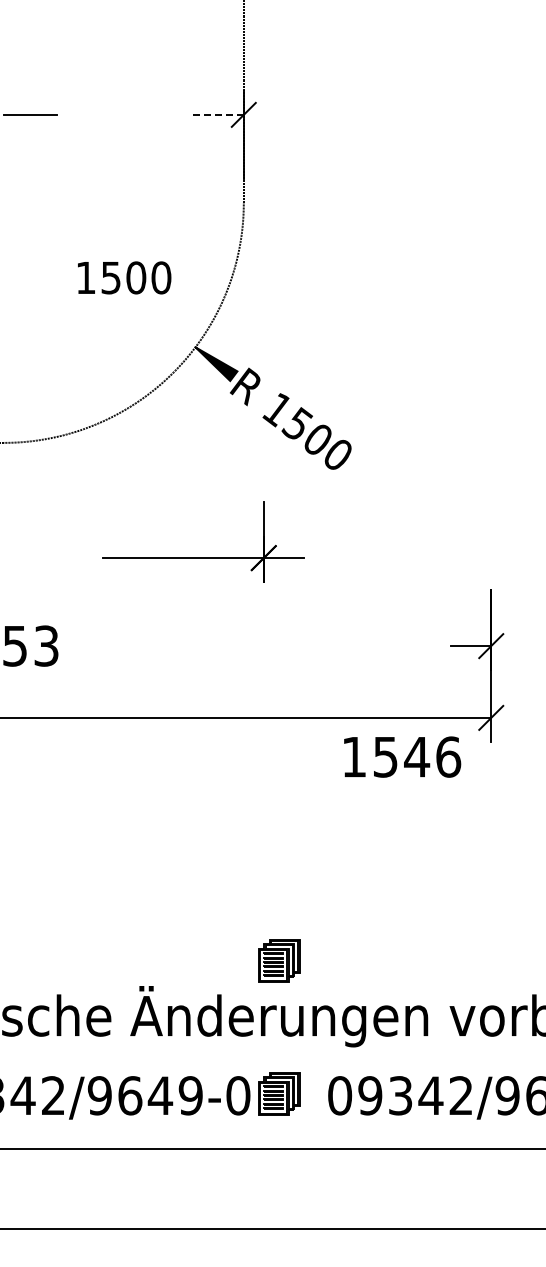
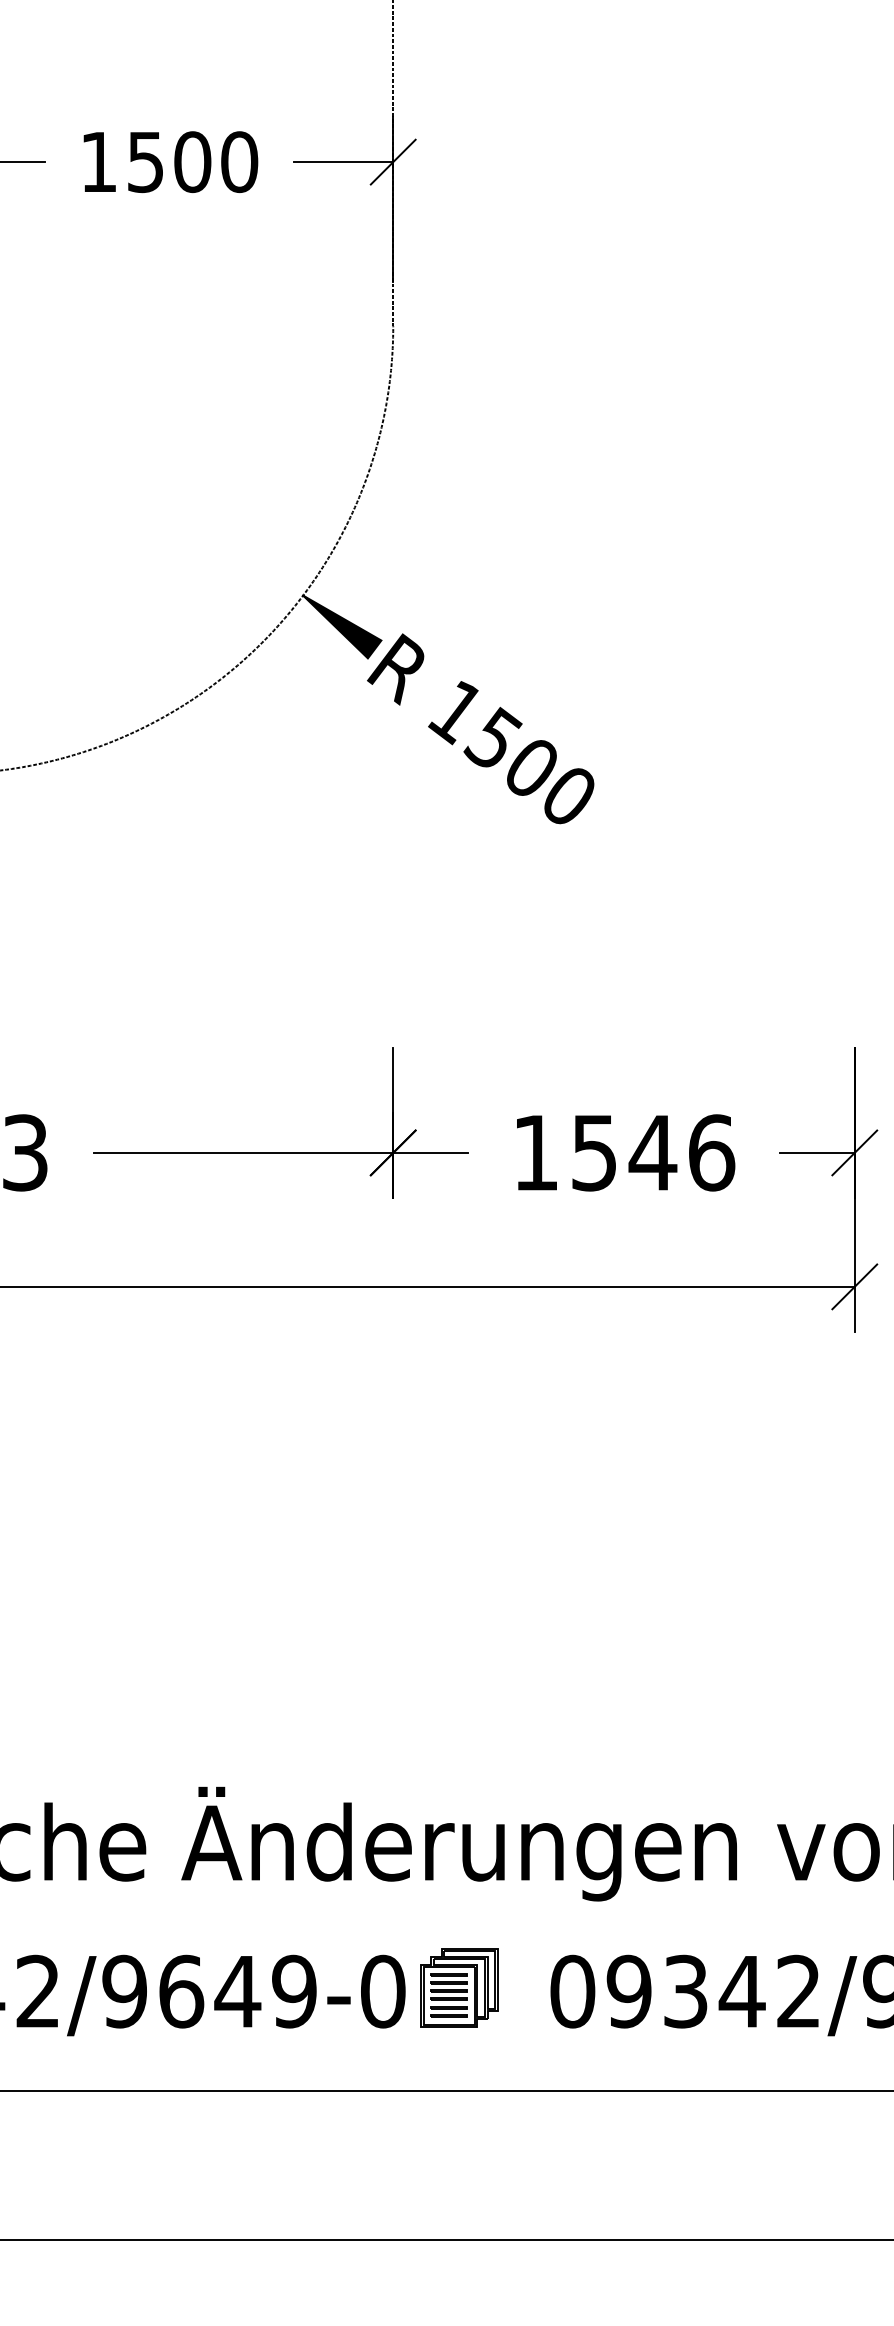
line: (217, 114) -> (344, 161), dashed -> solid
text: (124, 277) -> (170, 161), moved
part: (203, 557) -> (280, 1151), moved
text: (402, 756) -> (625, 1151), moved
part: (279, 960) -> (459, 1739), removed

